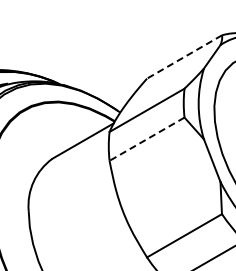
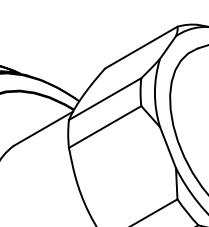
line: (184, 57) -> (141, 48), dashed -> solid
line: (146, 139) -> (104, 127), dashed -> solid

